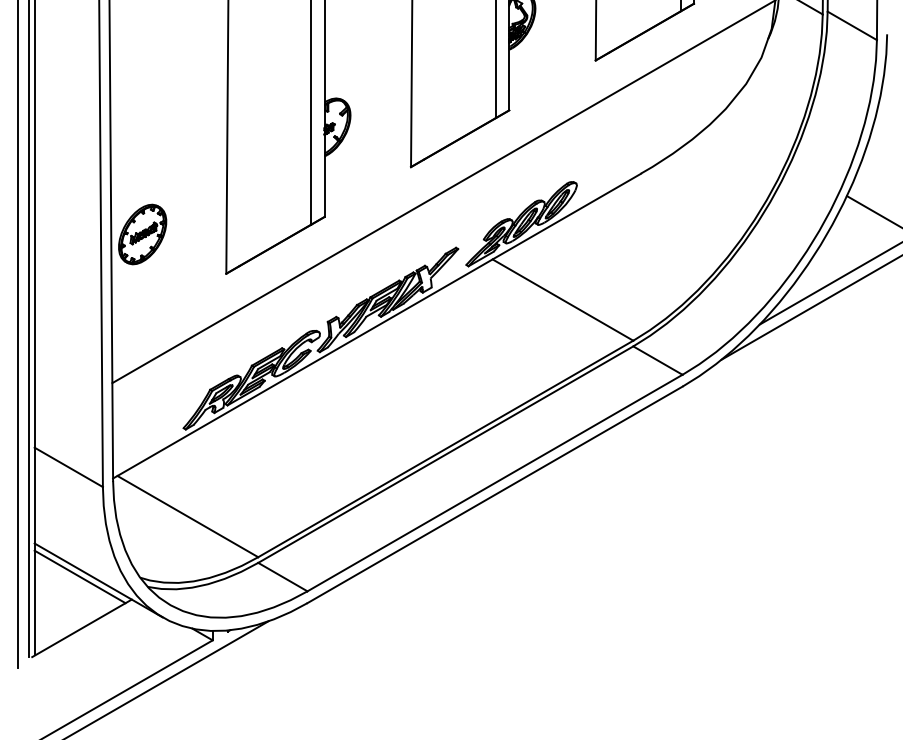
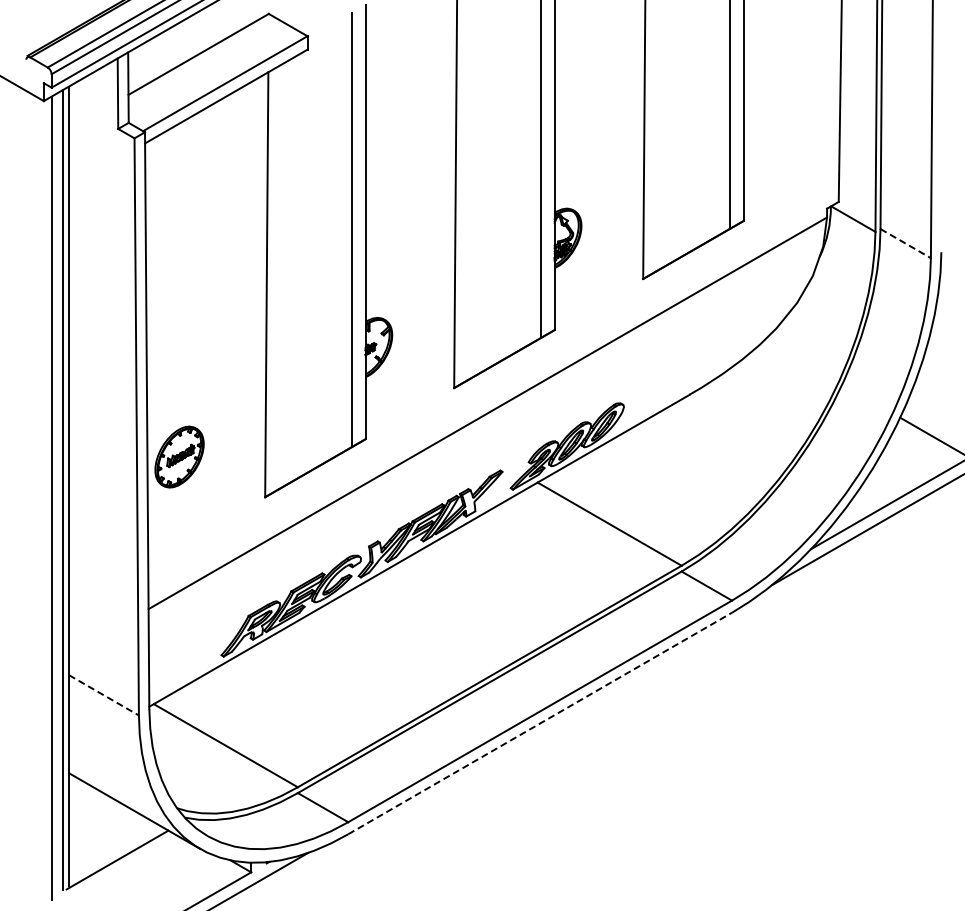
line: (853, 25) -> (906, 243), solid -> dashed
line: (69, 467) -> (104, 695), solid -> dashed
line: (495, 494) -> (540, 723), solid -> dashed
line: (80, 576) -> (115, 807), removed

